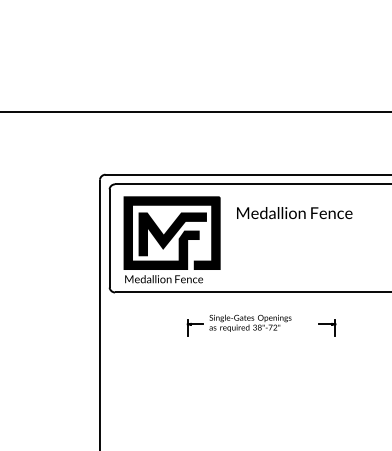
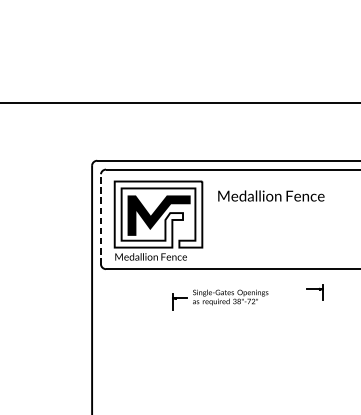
fill: (171, 233) -> (157, 214), removed
line: (109, 237) -> (100, 218), solid -> dashed
part: (327, 327) -> (315, 292), moved

